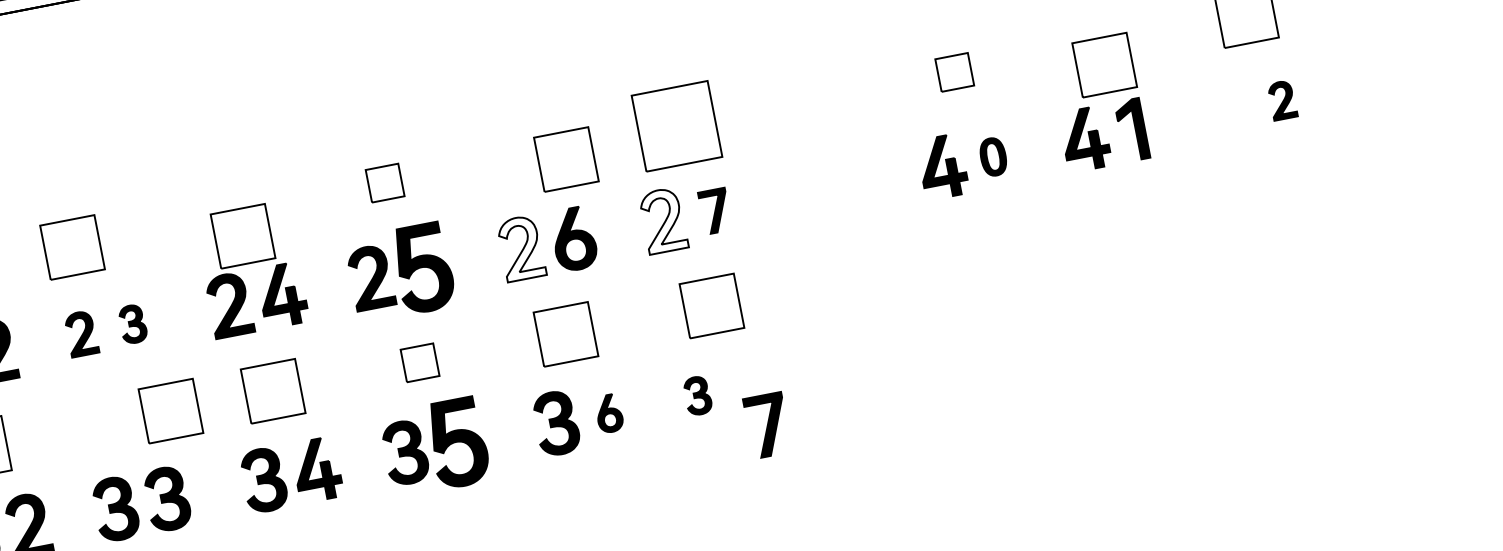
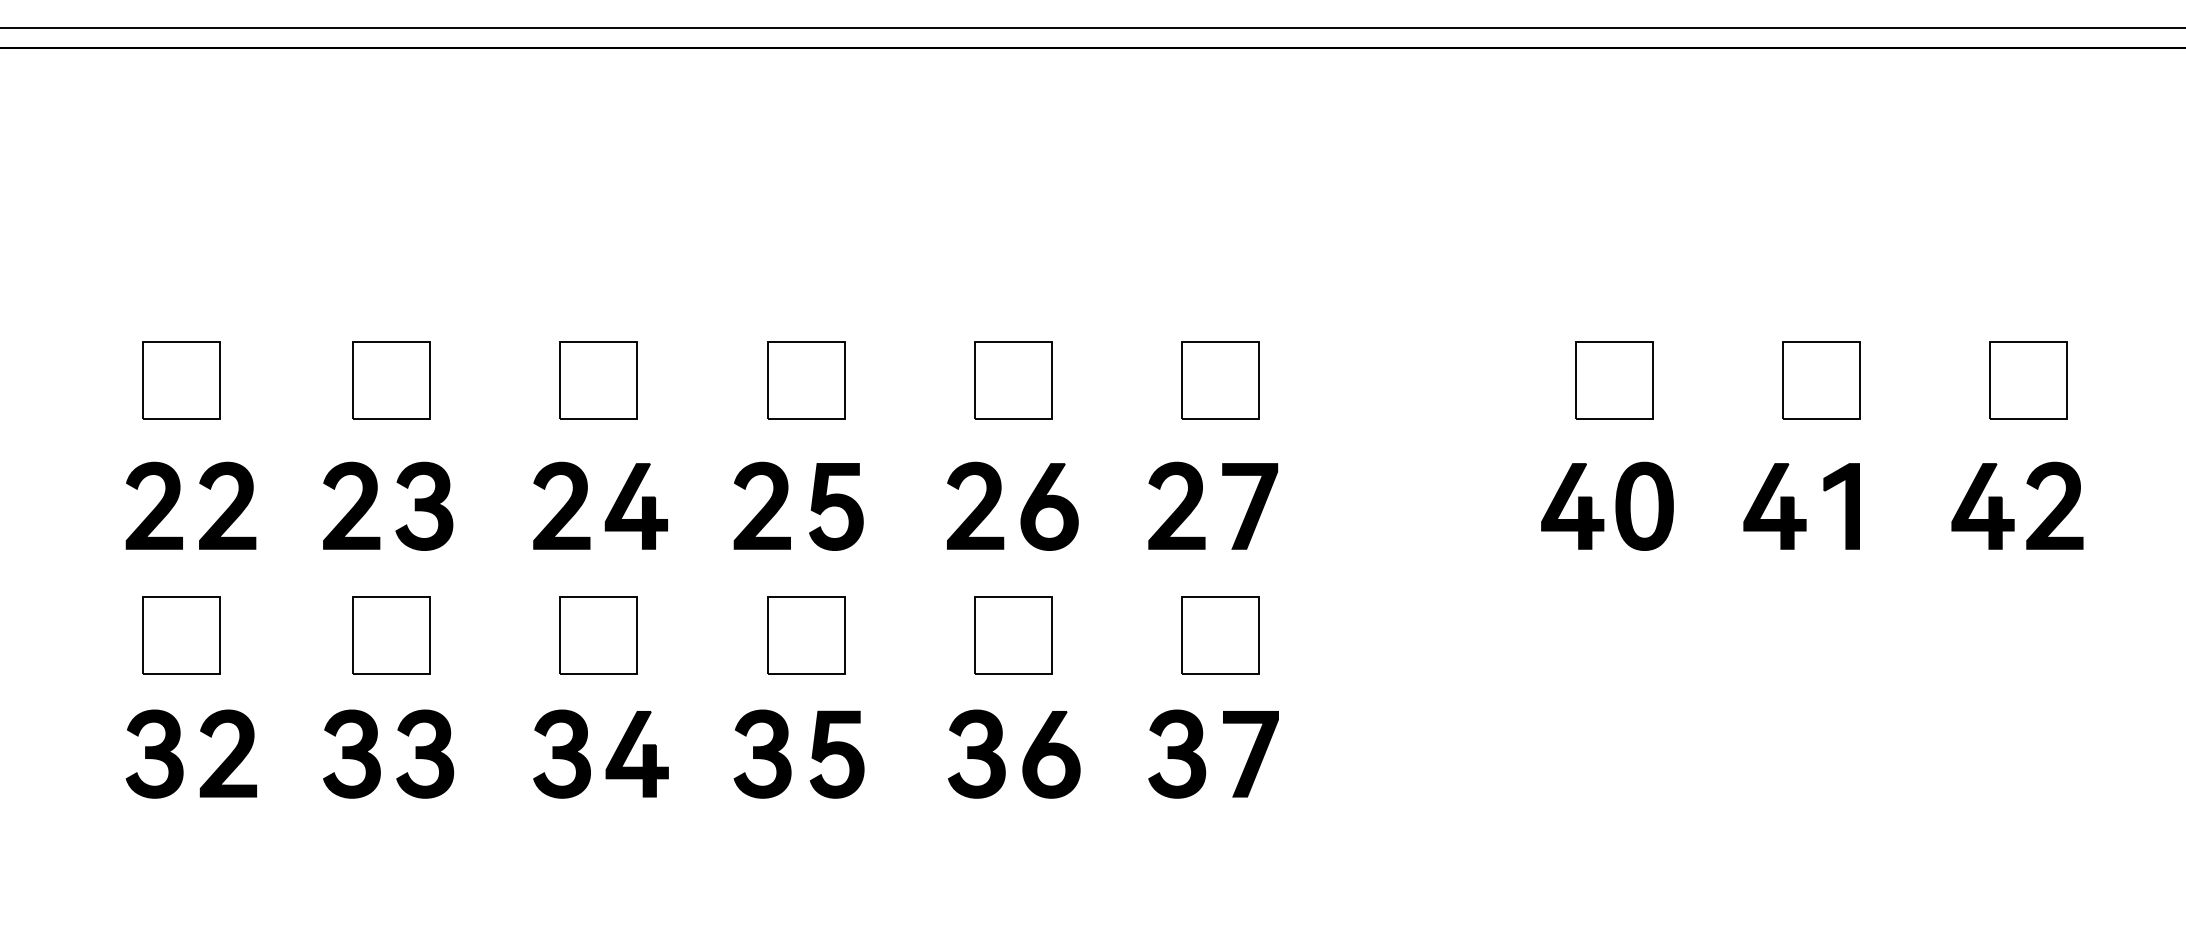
part: (1104, 65) -> (1821, 380), moved
part: (954, 72) -> (1614, 380), size x1.67
part: (1282, 100) -> (2054, 505), size x1.67
part: (1231, 110) -> (1982, 506), added
part: (677, 126) -> (1220, 380), size x0.71
part: (993, 156) -> (1644, 505), size x1.67
part: (566, 159) -> (1013, 380), moved
part: (385, 183) -> (806, 380), size x1.67
part: (715, 211) -> (1250, 506), size x1.43
fill: (663, 220) -> (1176, 505), added
part: (243, 236) -> (598, 380), moved
part: (72, 247) -> (391, 380), moved
fill: (521, 248) -> (975, 505), added
part: (423, 267) -> (836, 506), size x0.71
part: (132, 323) -> (424, 505), size x1.67
part: (81, 333) -> (351, 505), size x1.43
part: (420, 363) -> (806, 635), size x1.67
part: (697, 395) -> (1177, 753), size x1.67
part: (171, 411) -> (391, 635), moved
part: (609, 413) -> (1051, 754), size x1.67
part: (767, 425) -> (1250, 754), moved
part: (457, 442) -> (836, 754), size x0.71

